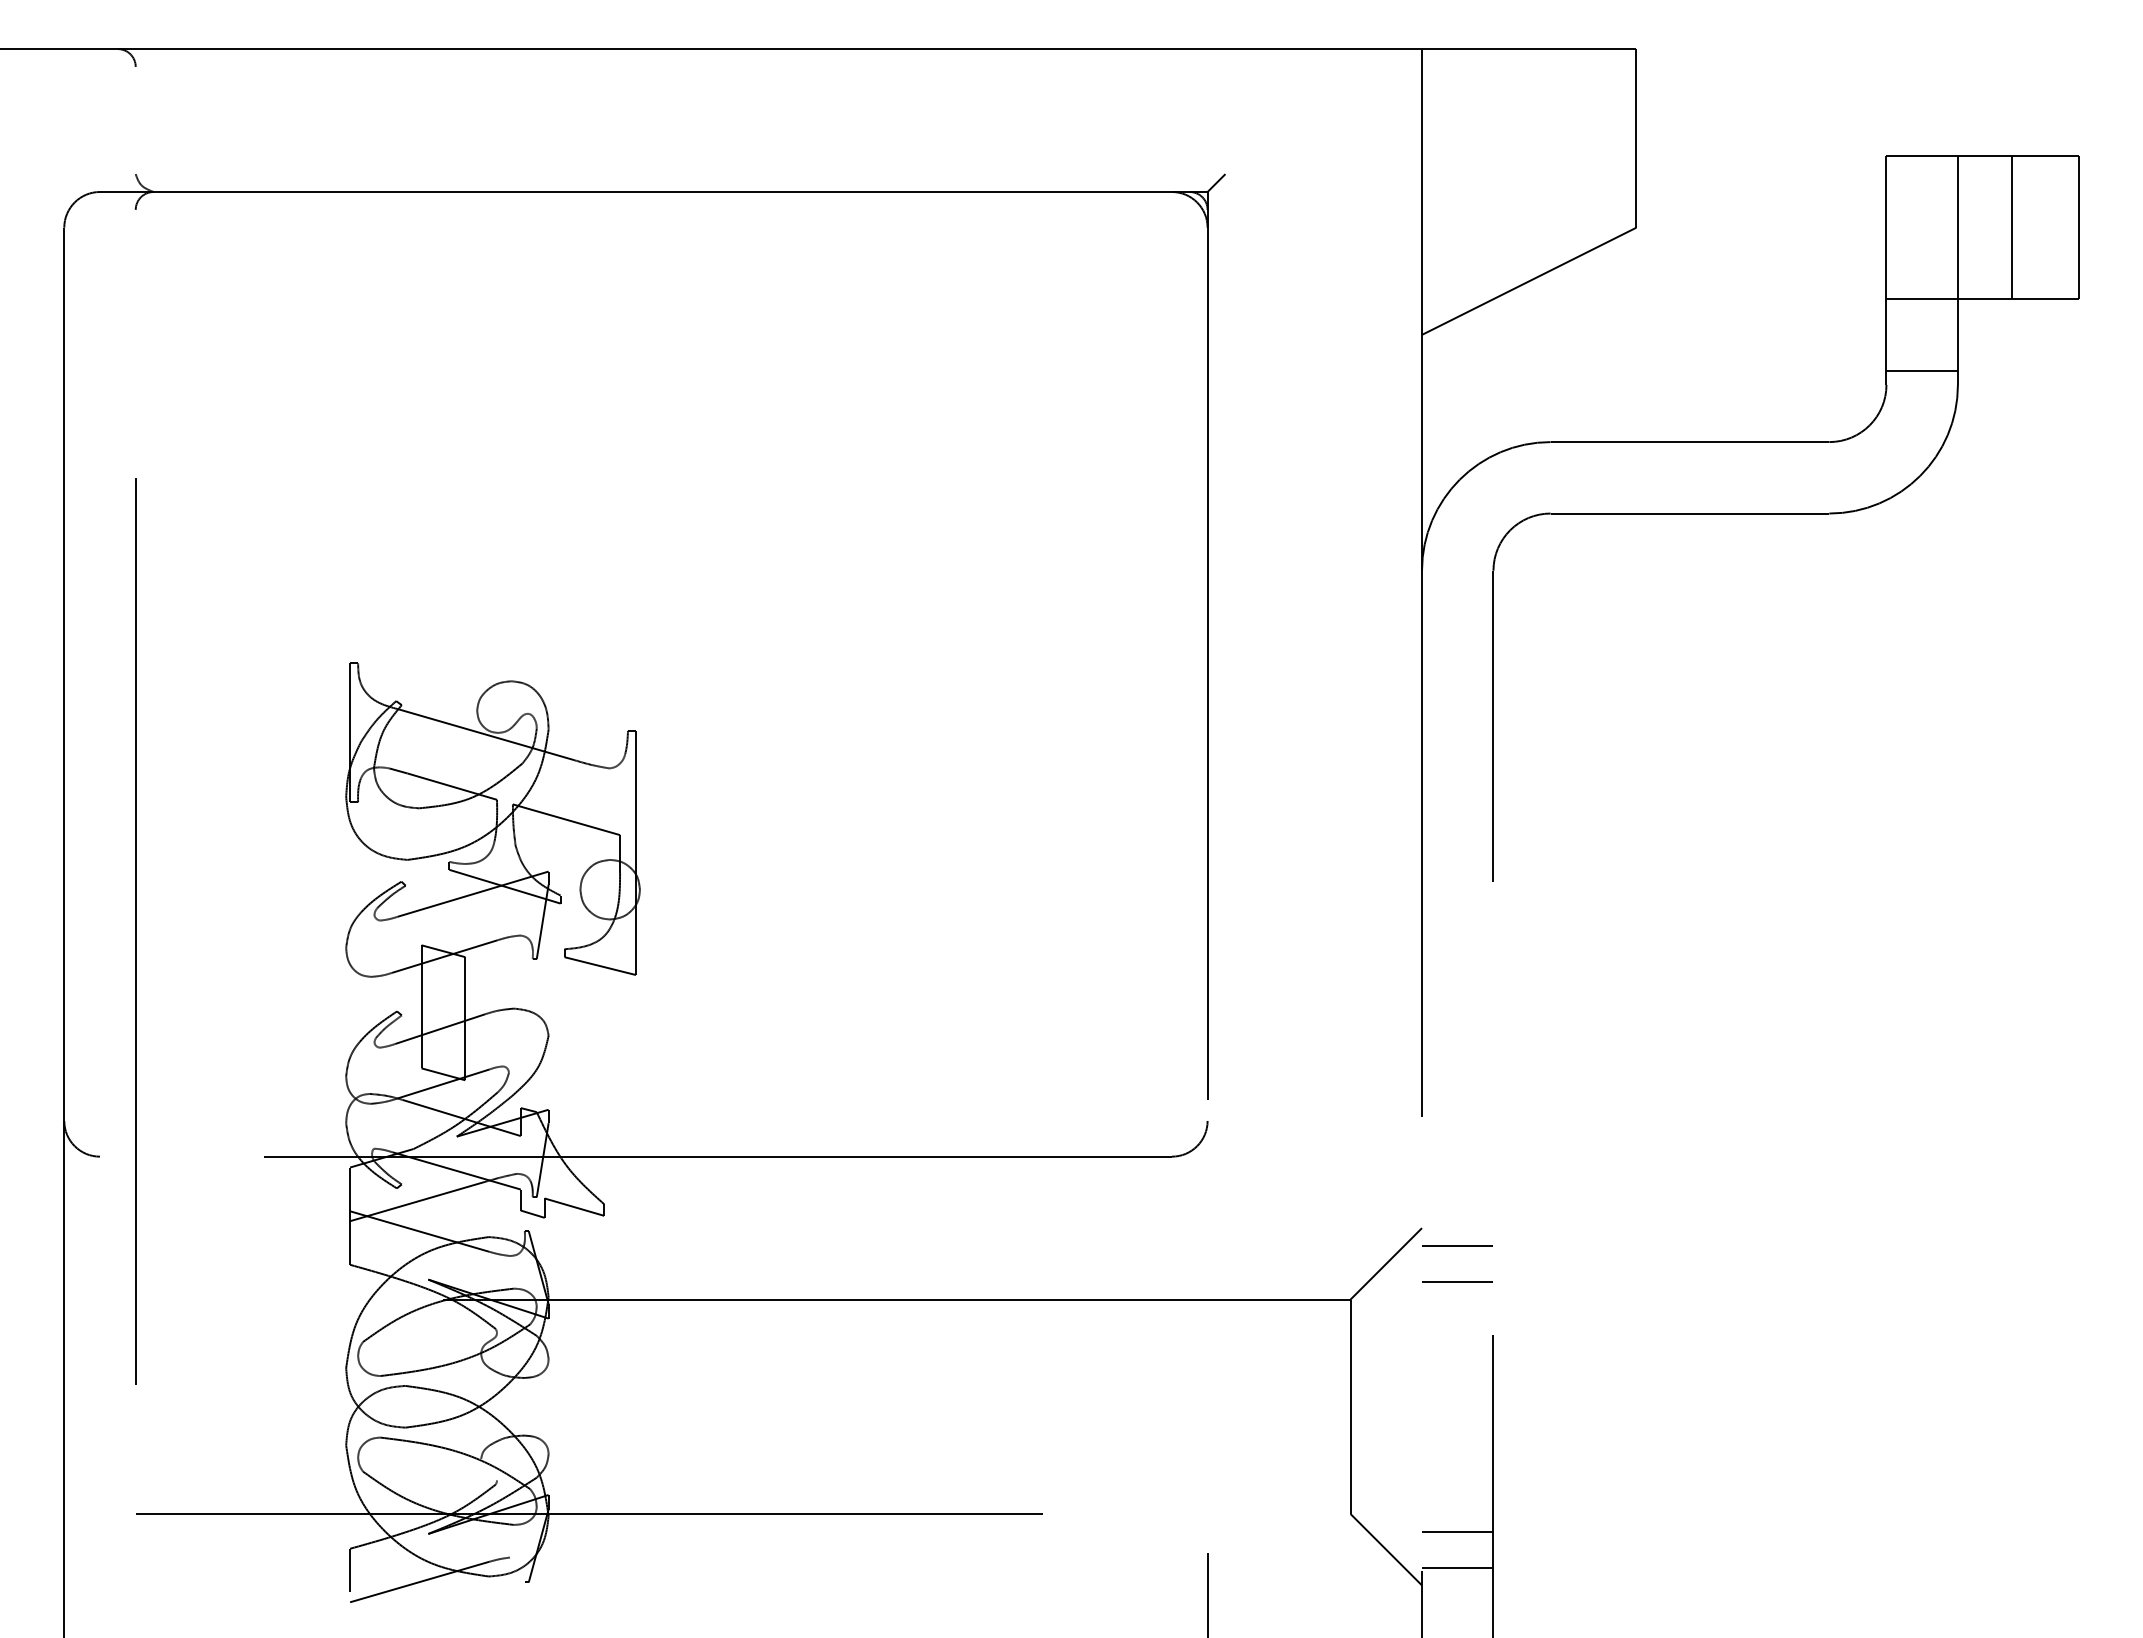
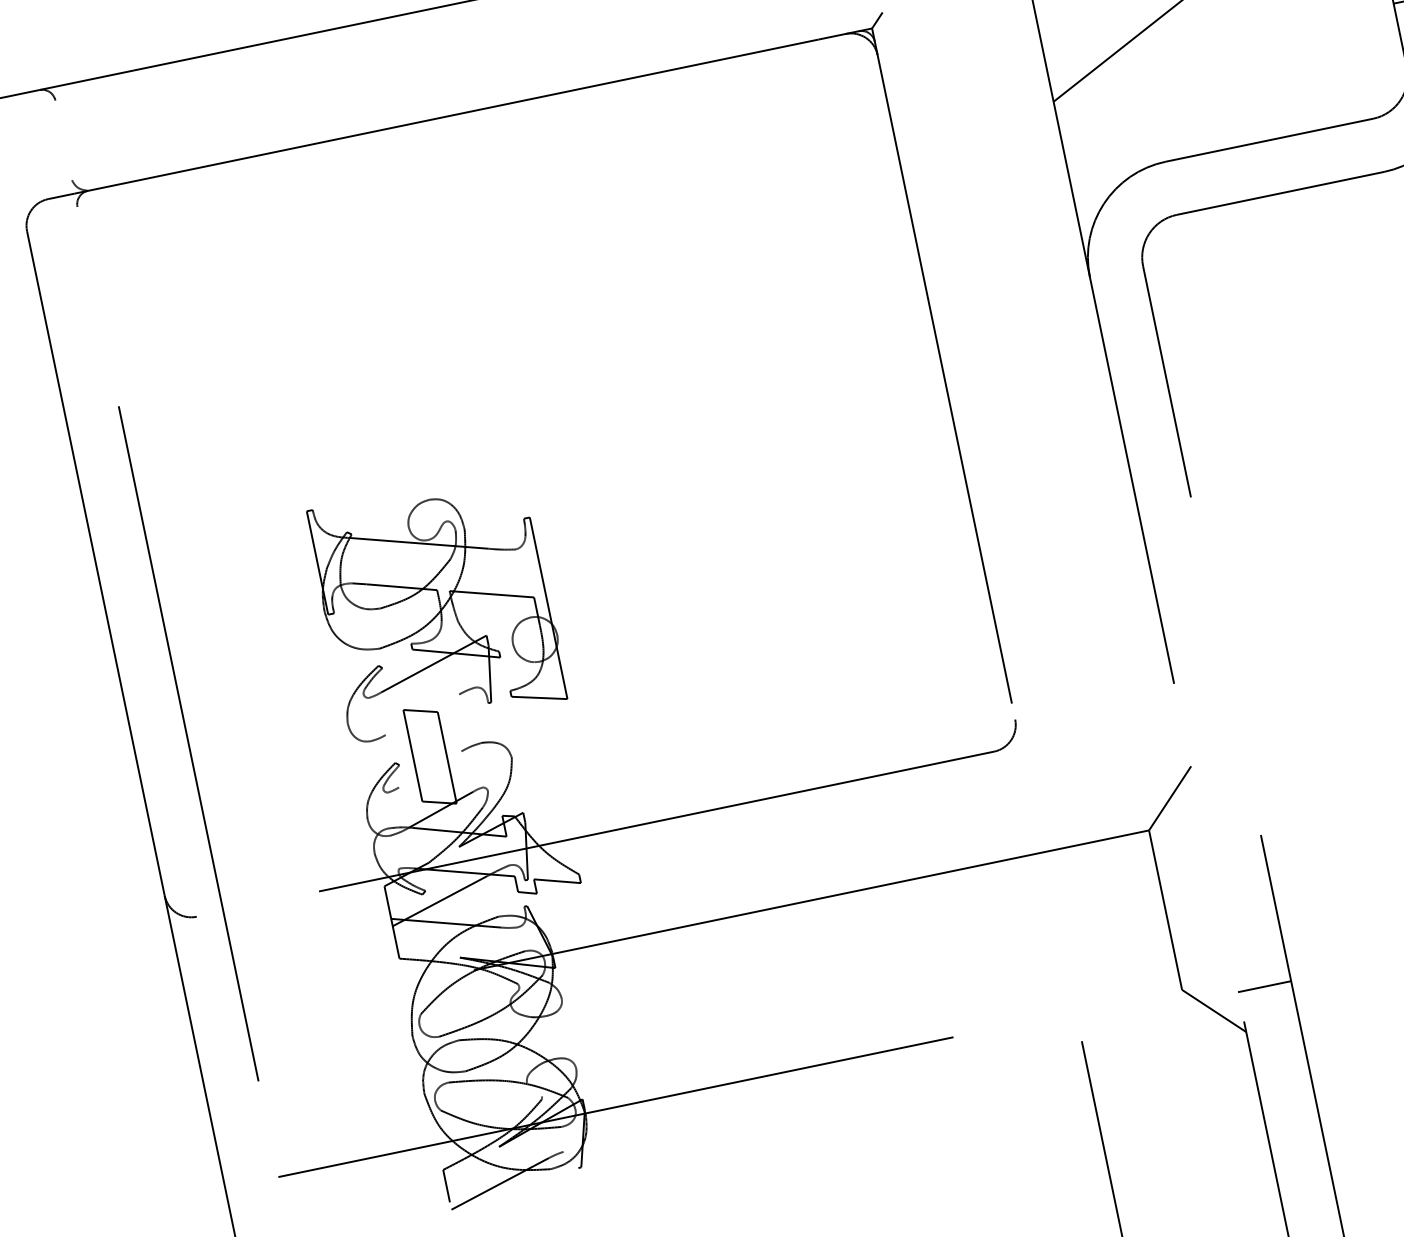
line: (444, 956) -> (422, 714), removed
line: (440, 1028) -> (430, 768), removed
line: (1457, 1246) -> (1220, 774), removed
line: (1457, 1281) -> (1225, 800), removed
line: (1457, 1567) -> (1269, 1013), removed

